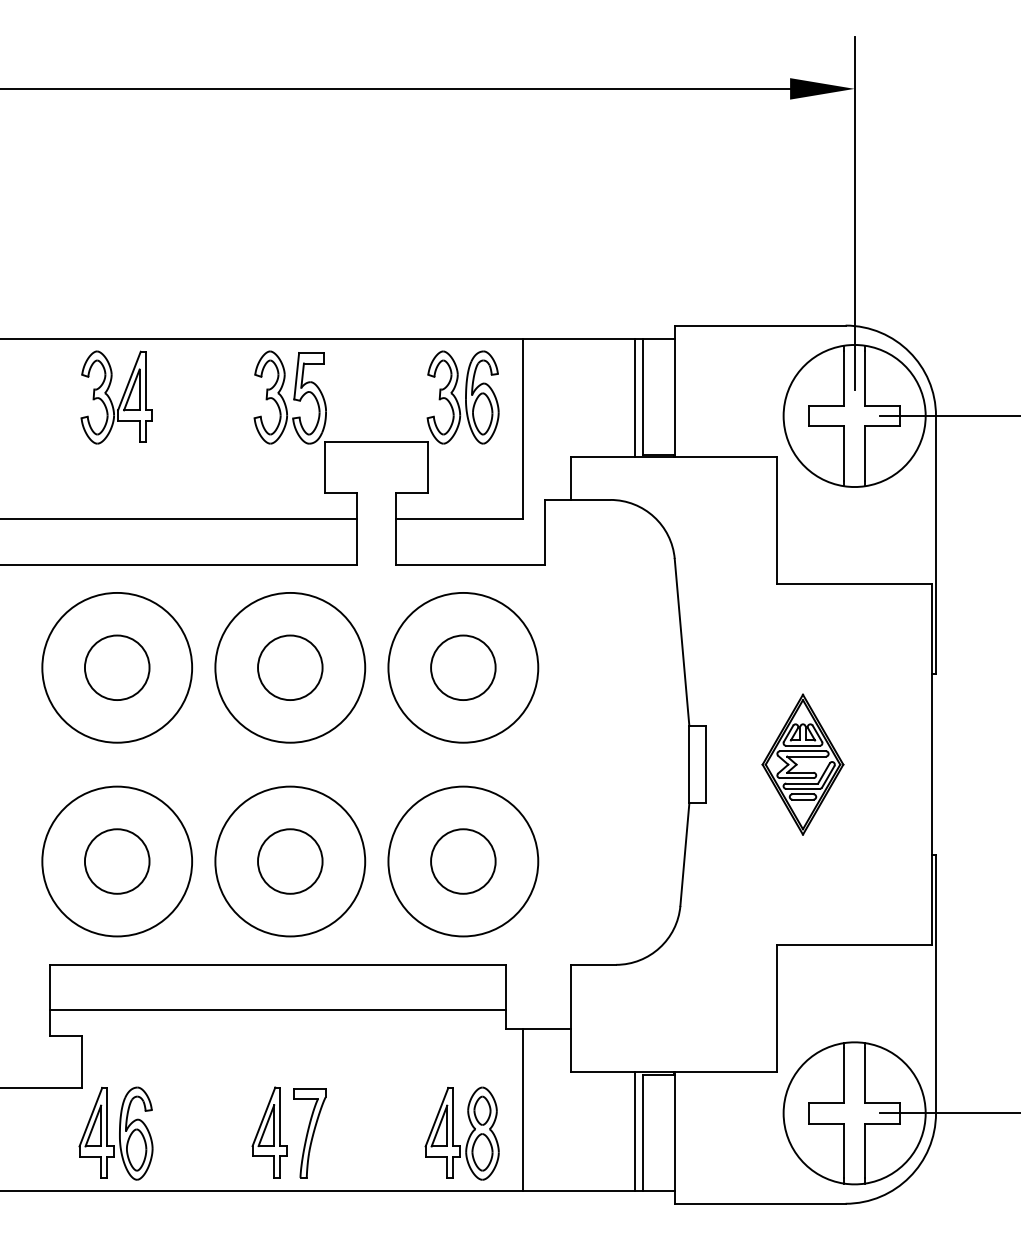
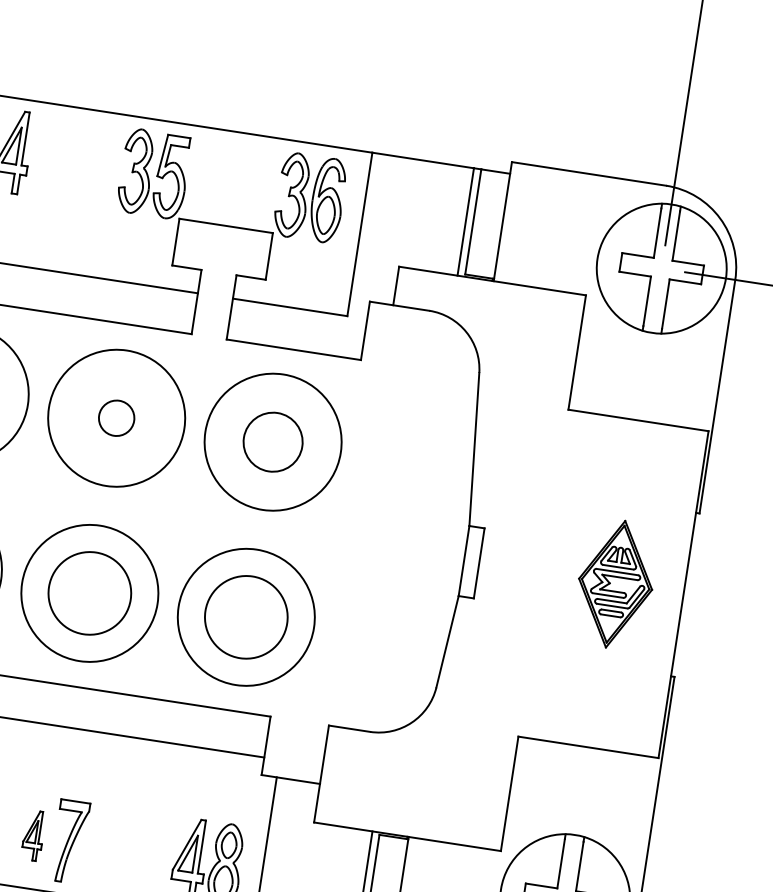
circle: (290, 667) -> (116, 418), size x0.6
part: (802, 764) -> (615, 584), moved
circle: (290, 861) -> (90, 593), size x1.4
circle: (463, 861) -> (246, 617), size x1.4
part: (269, 1132) -> (33, 835), size x0.6

